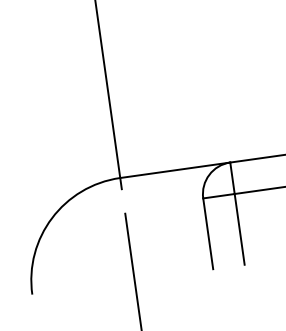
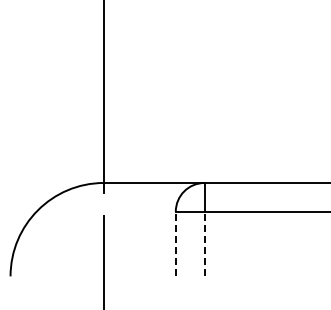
line: (239, 228) -> (204, 243), solid -> dashed
line: (207, 233) -> (175, 243), solid -> dashed

